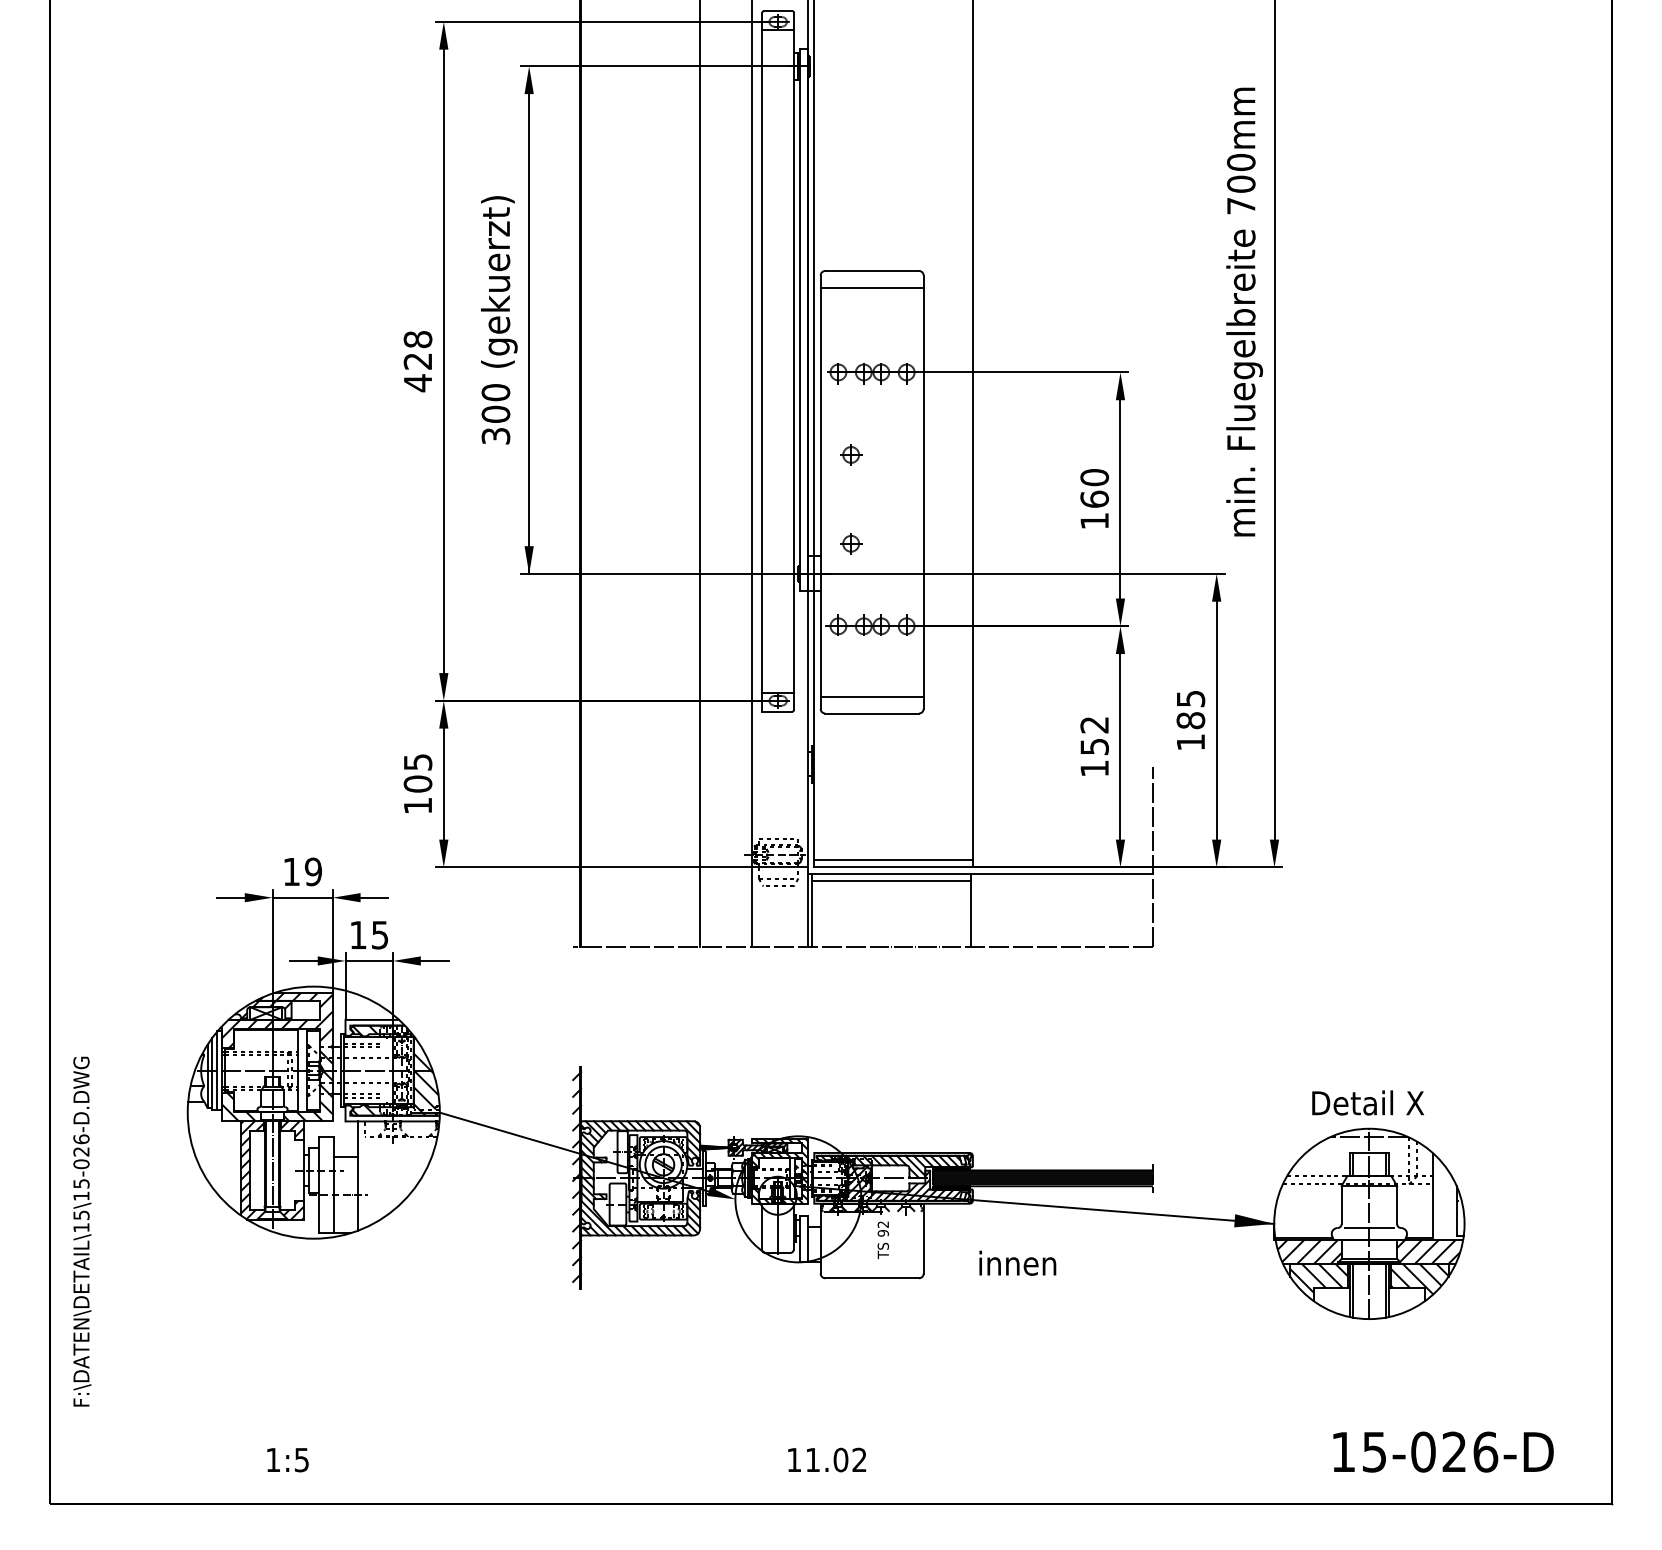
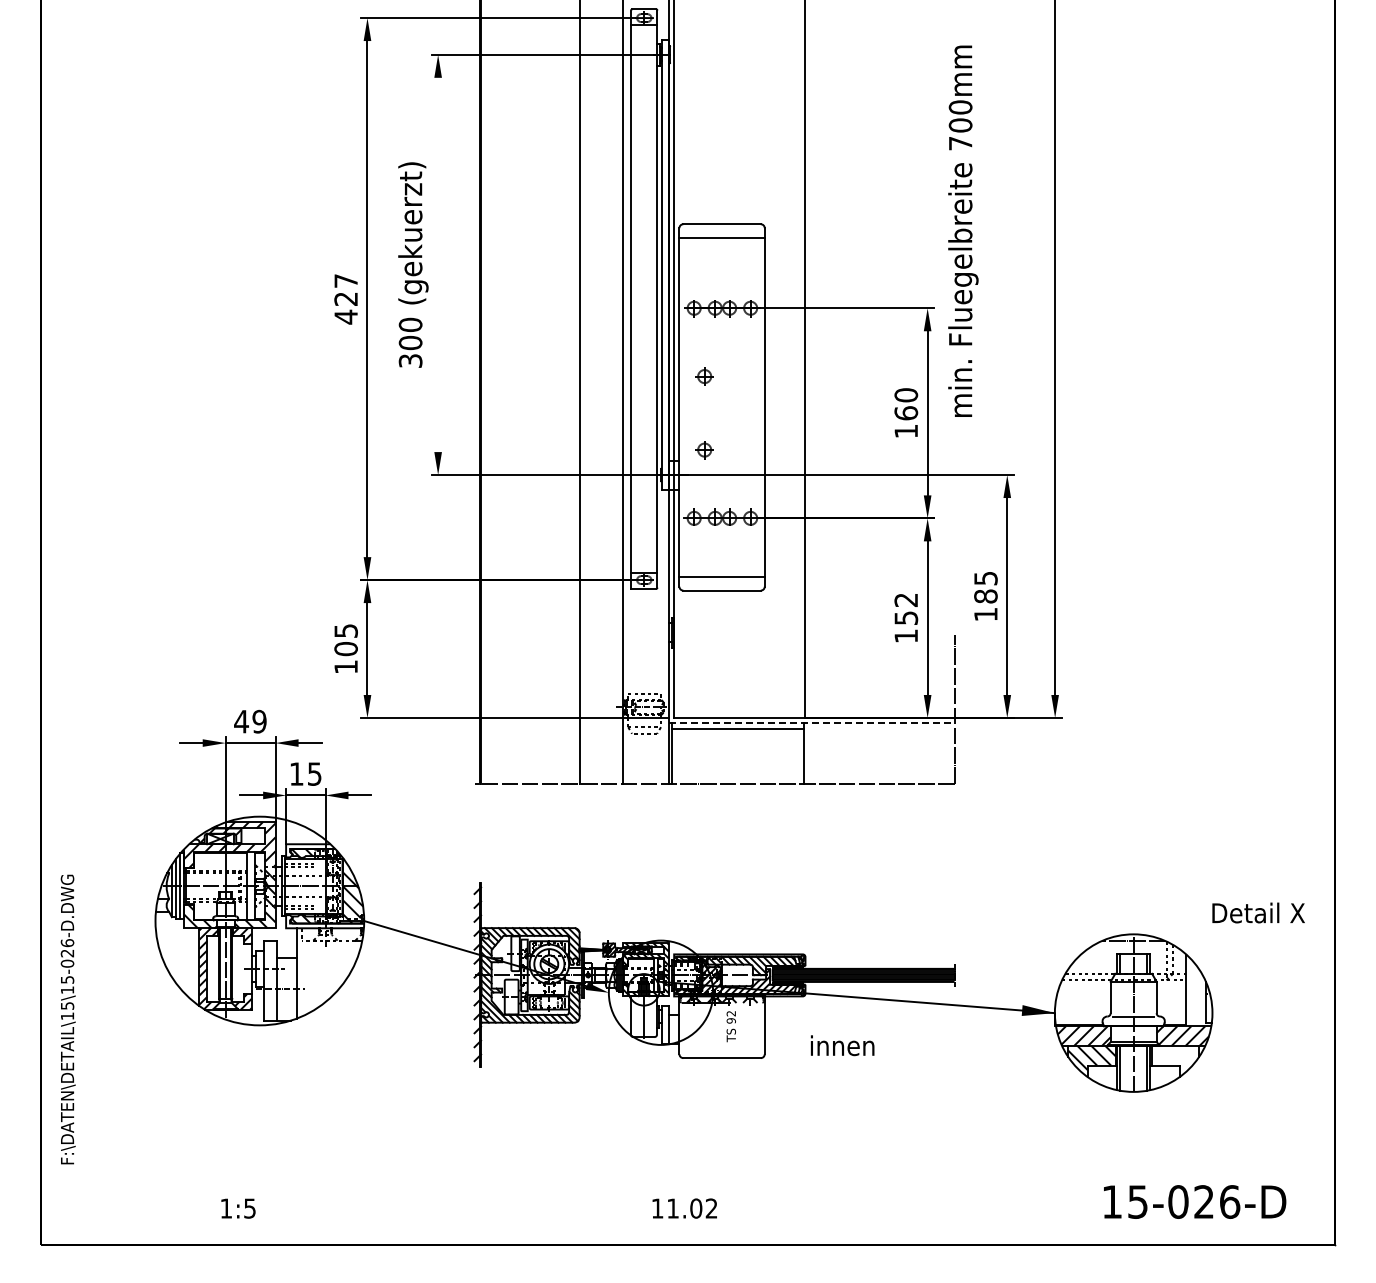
text: (1244, 311) -> (963, 230), moved
line: (529, 334) -> (438, 276), removed
text: (417, 340) -> (345, 281), 428 -> 427
line: (893, 860) -> (739, 712), removed
text: (291, 871) -> (241, 721), 19 -> 49
line: (980, 874) -> (811, 723), solid -> dashed
text: (1367, 1102) -> (1258, 912), moved
hatch: (1419, 1278) -> (1175, 1058), removed

